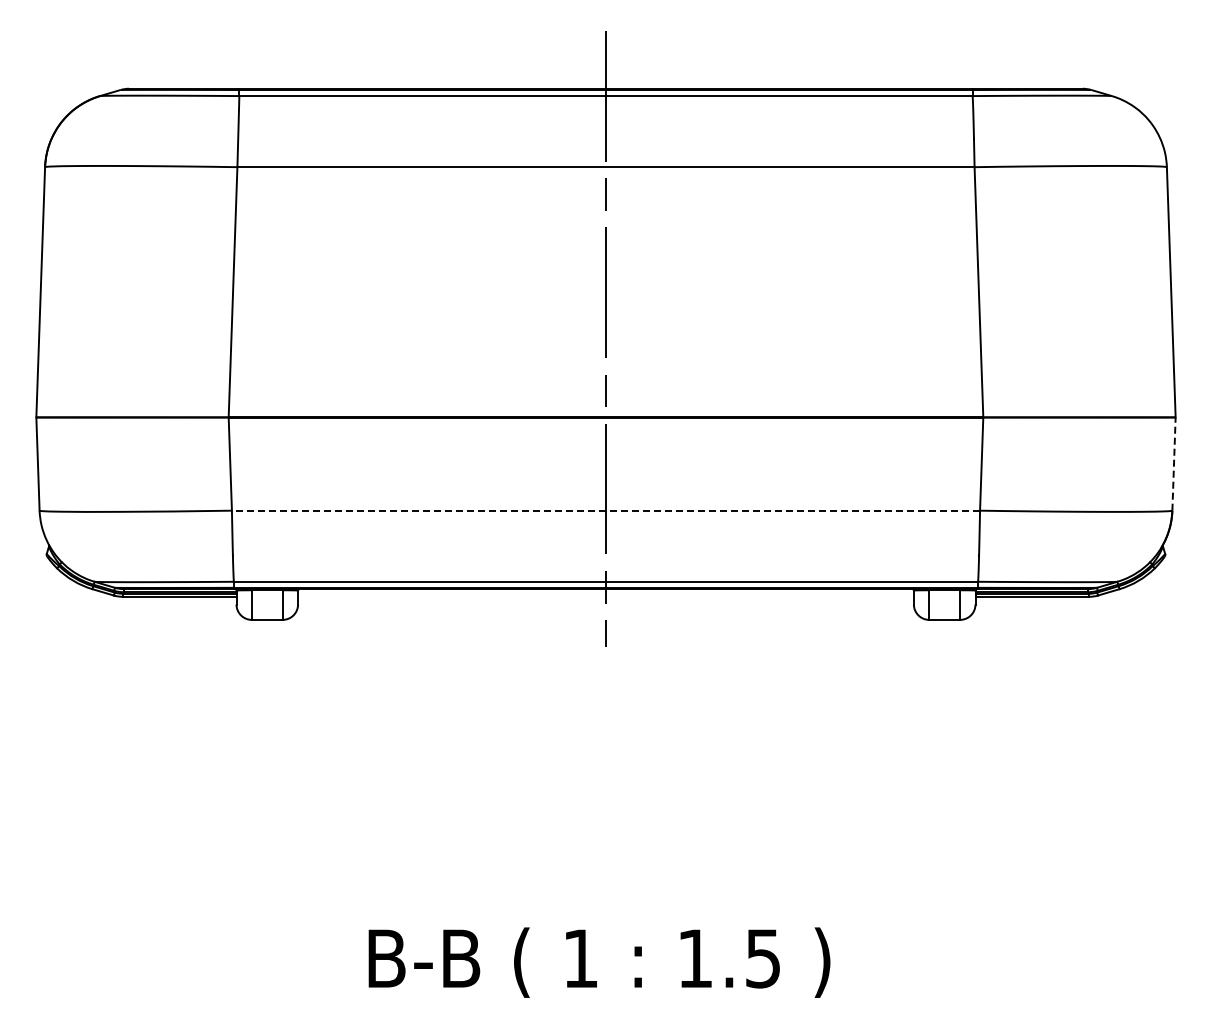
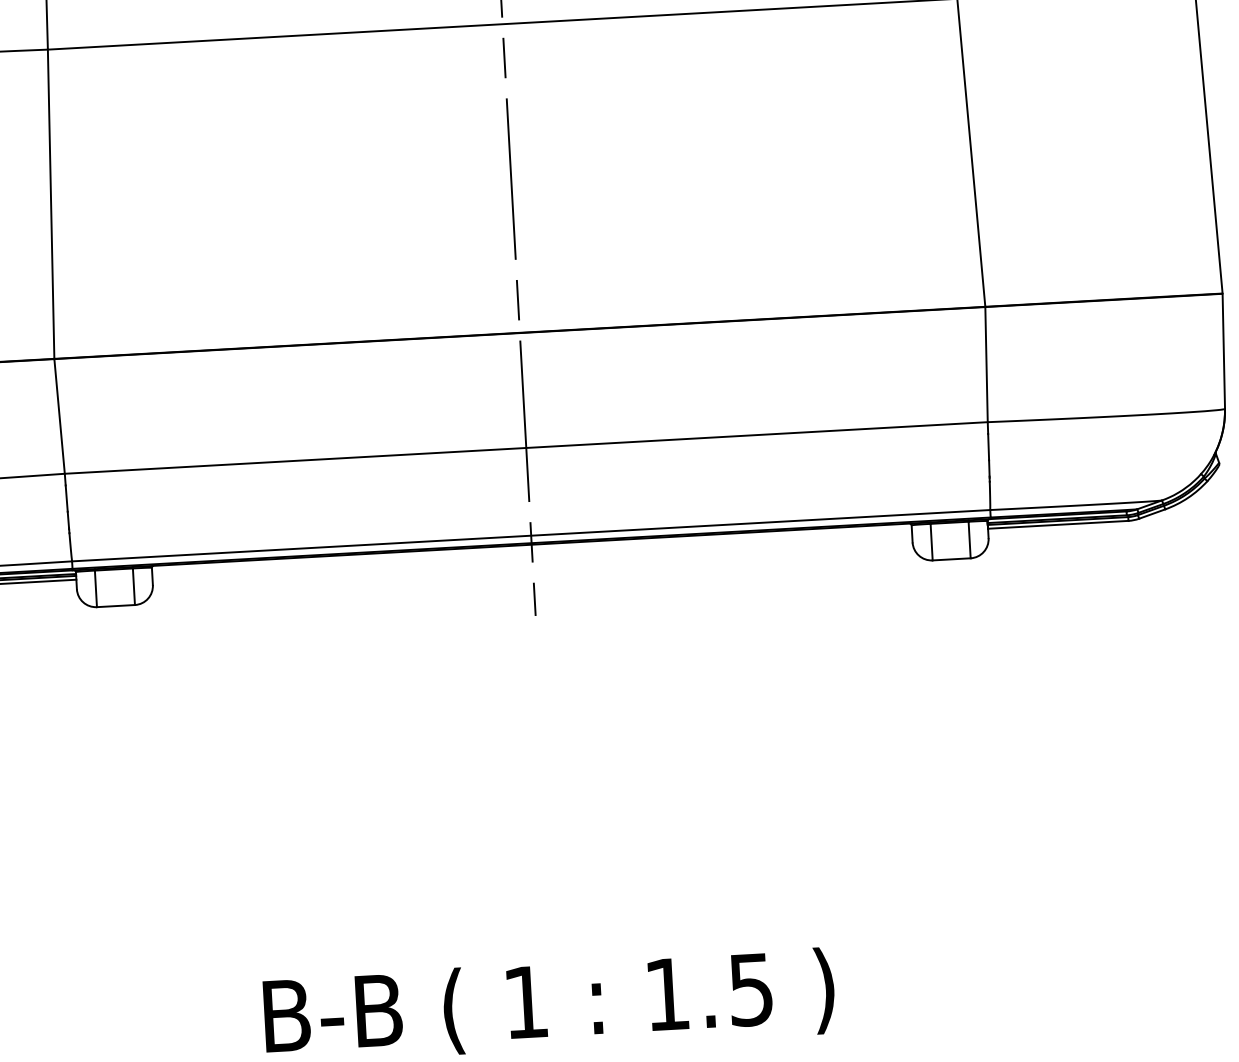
line: (1174, 464) -> (1224, 351), dashed -> solid
line: (605, 510) -> (525, 447), dashed -> solid

